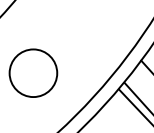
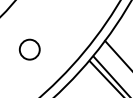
circle: (33, 72) -> (29, 49), size x0.6

